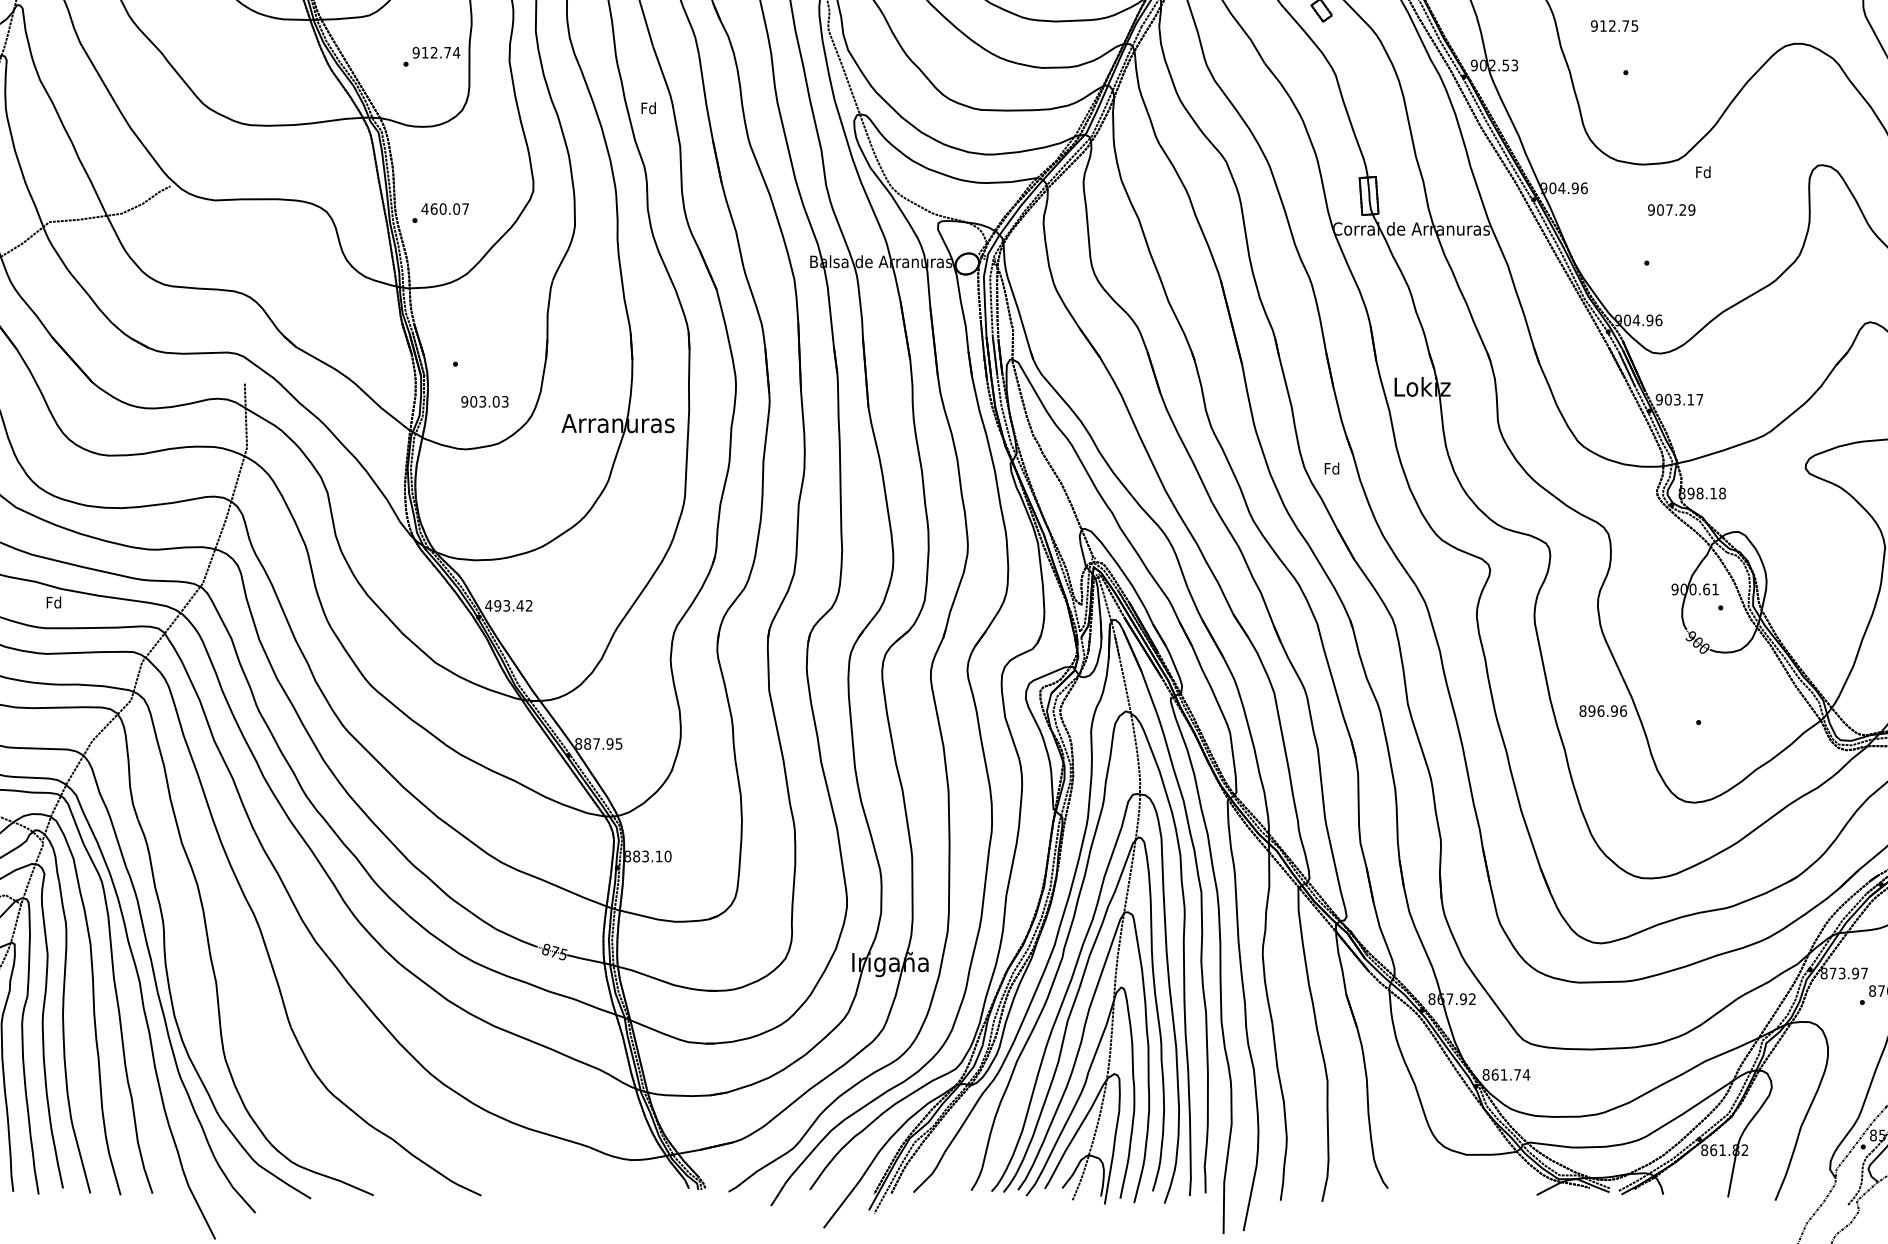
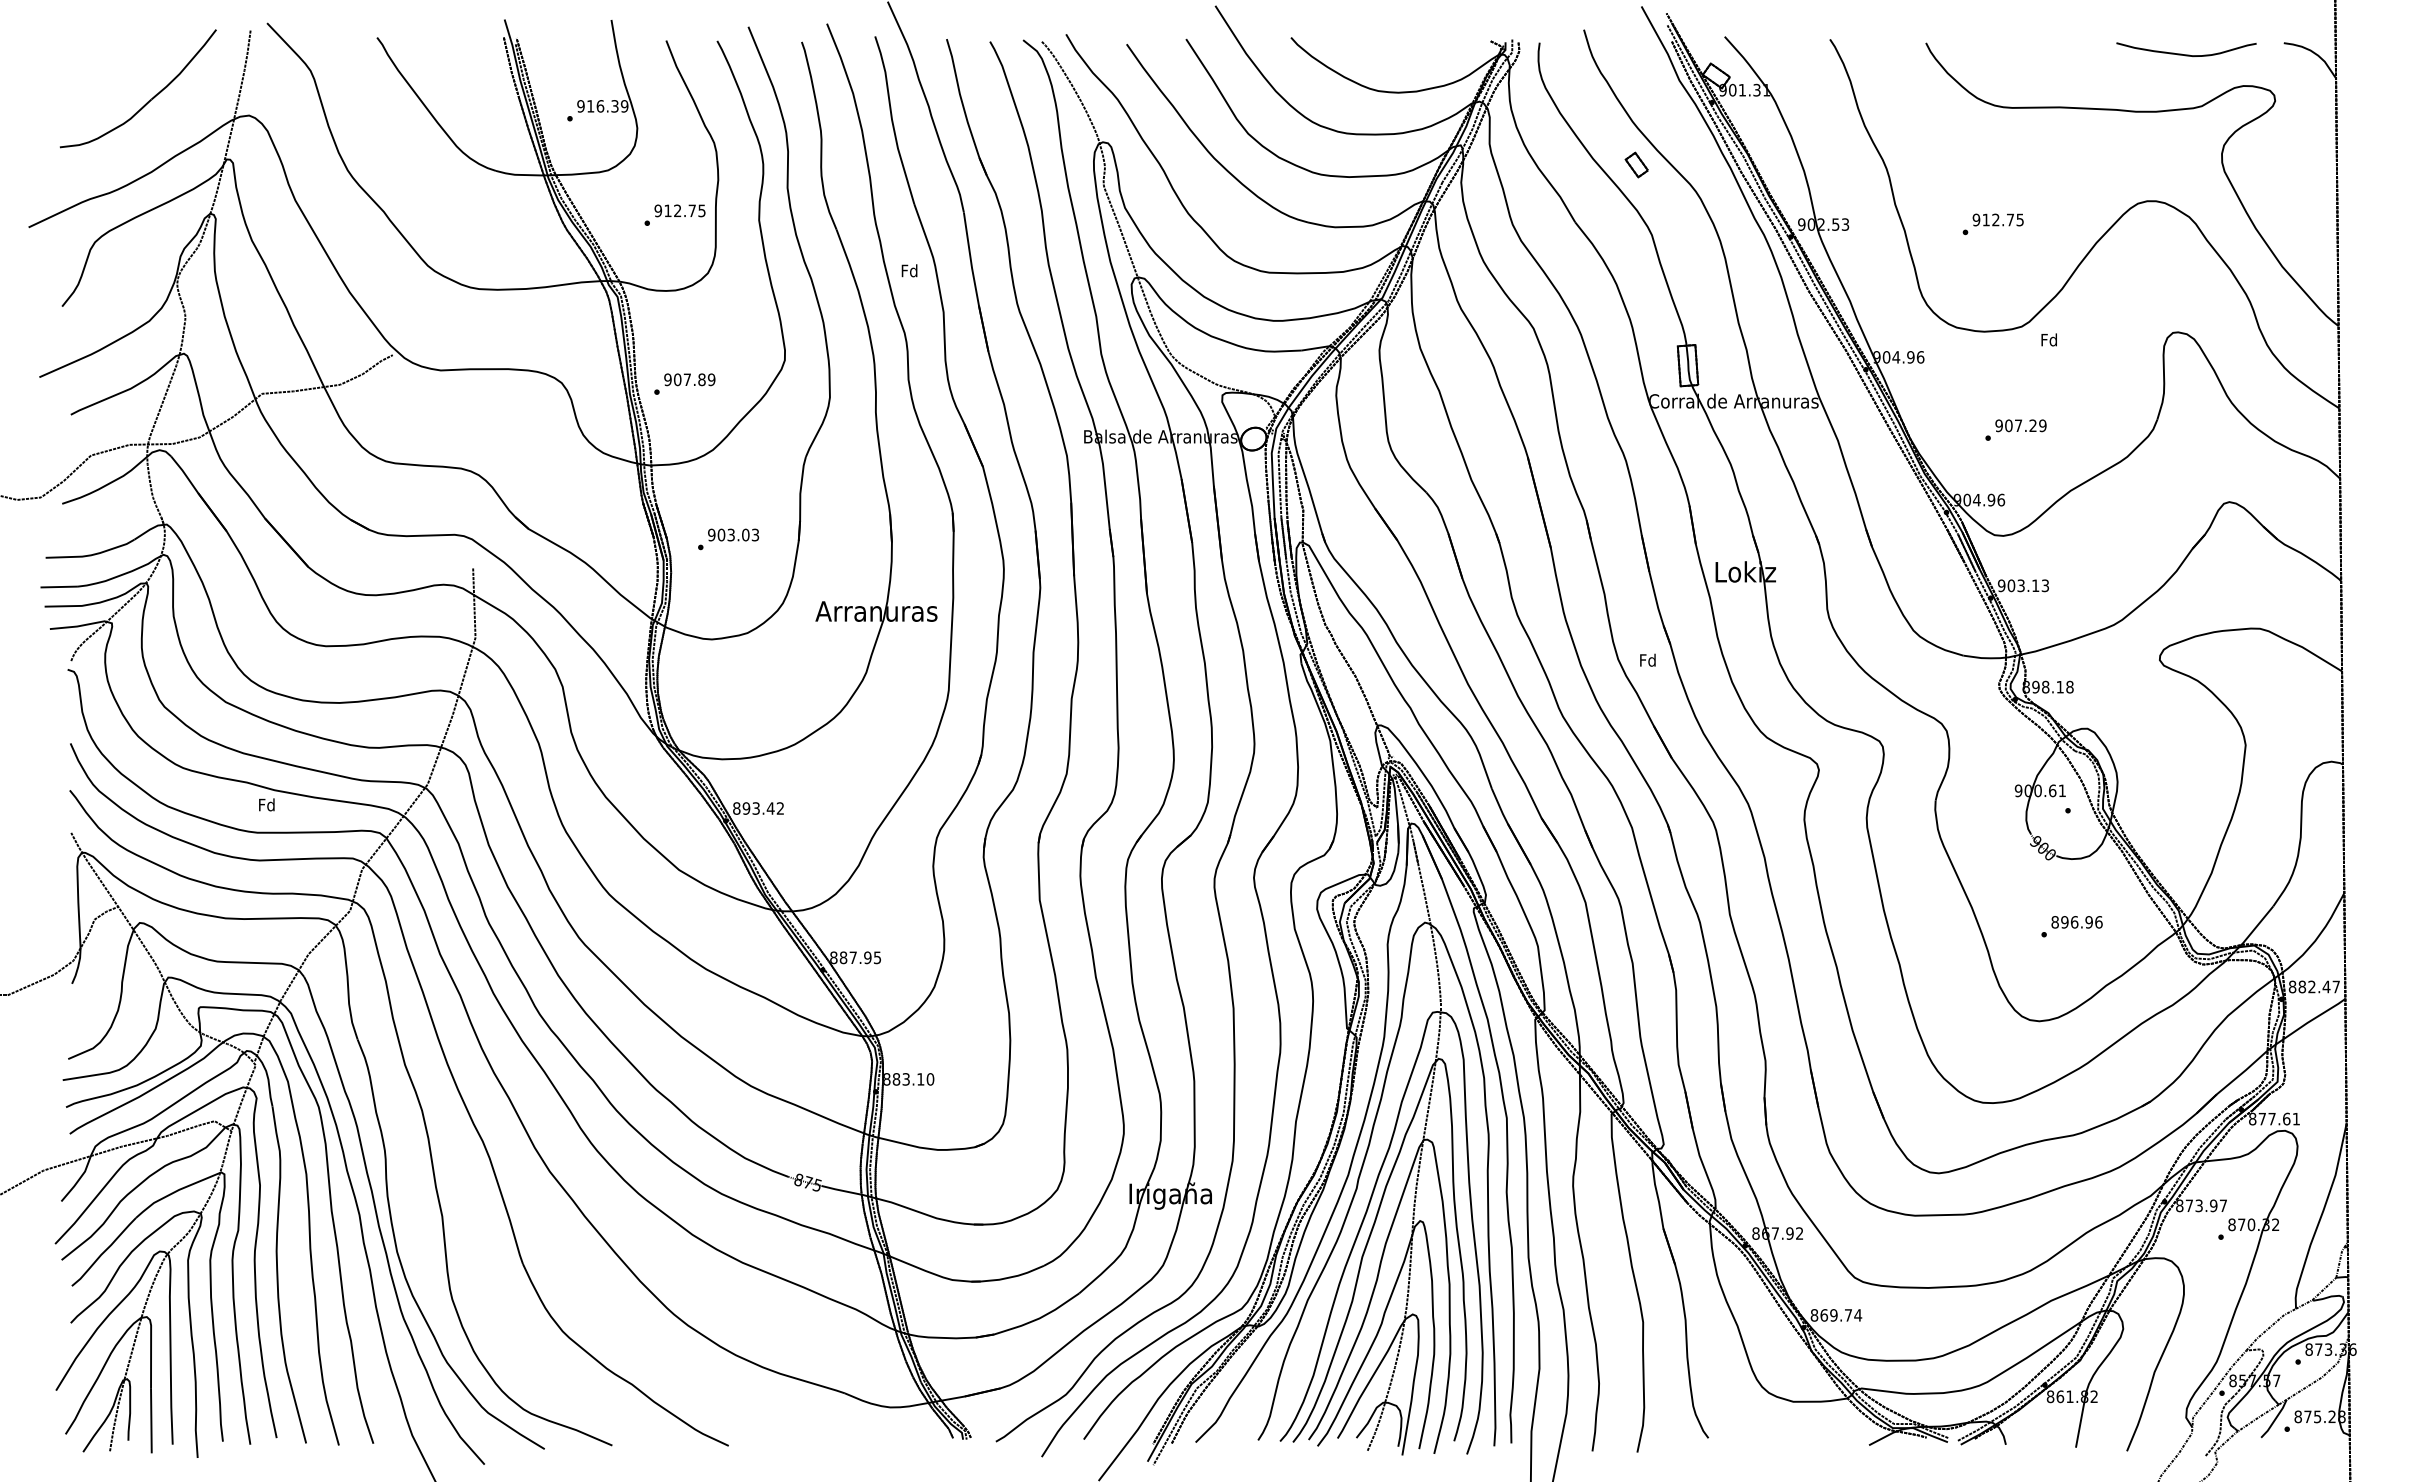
text: (1613, 25) -> (1997, 219), moved
text: (456, 52) -> (701, 210), 912.74 -> 912.75
text: (445, 208) -> (689, 379), 460.07 -> 907.89
text: (1671, 209) -> (2020, 425), moved
text: (1698, 399) -> (2044, 585), 903.17 -> 903.13
text: (484, 401) -> (733, 534), moved
text: (488, 605) -> (736, 808), 493.42 -> 893.42
text: (1602, 711) -> (2076, 922), moved
text: (1503, 1074) -> (1833, 1315), 861.74 -> 869.74

